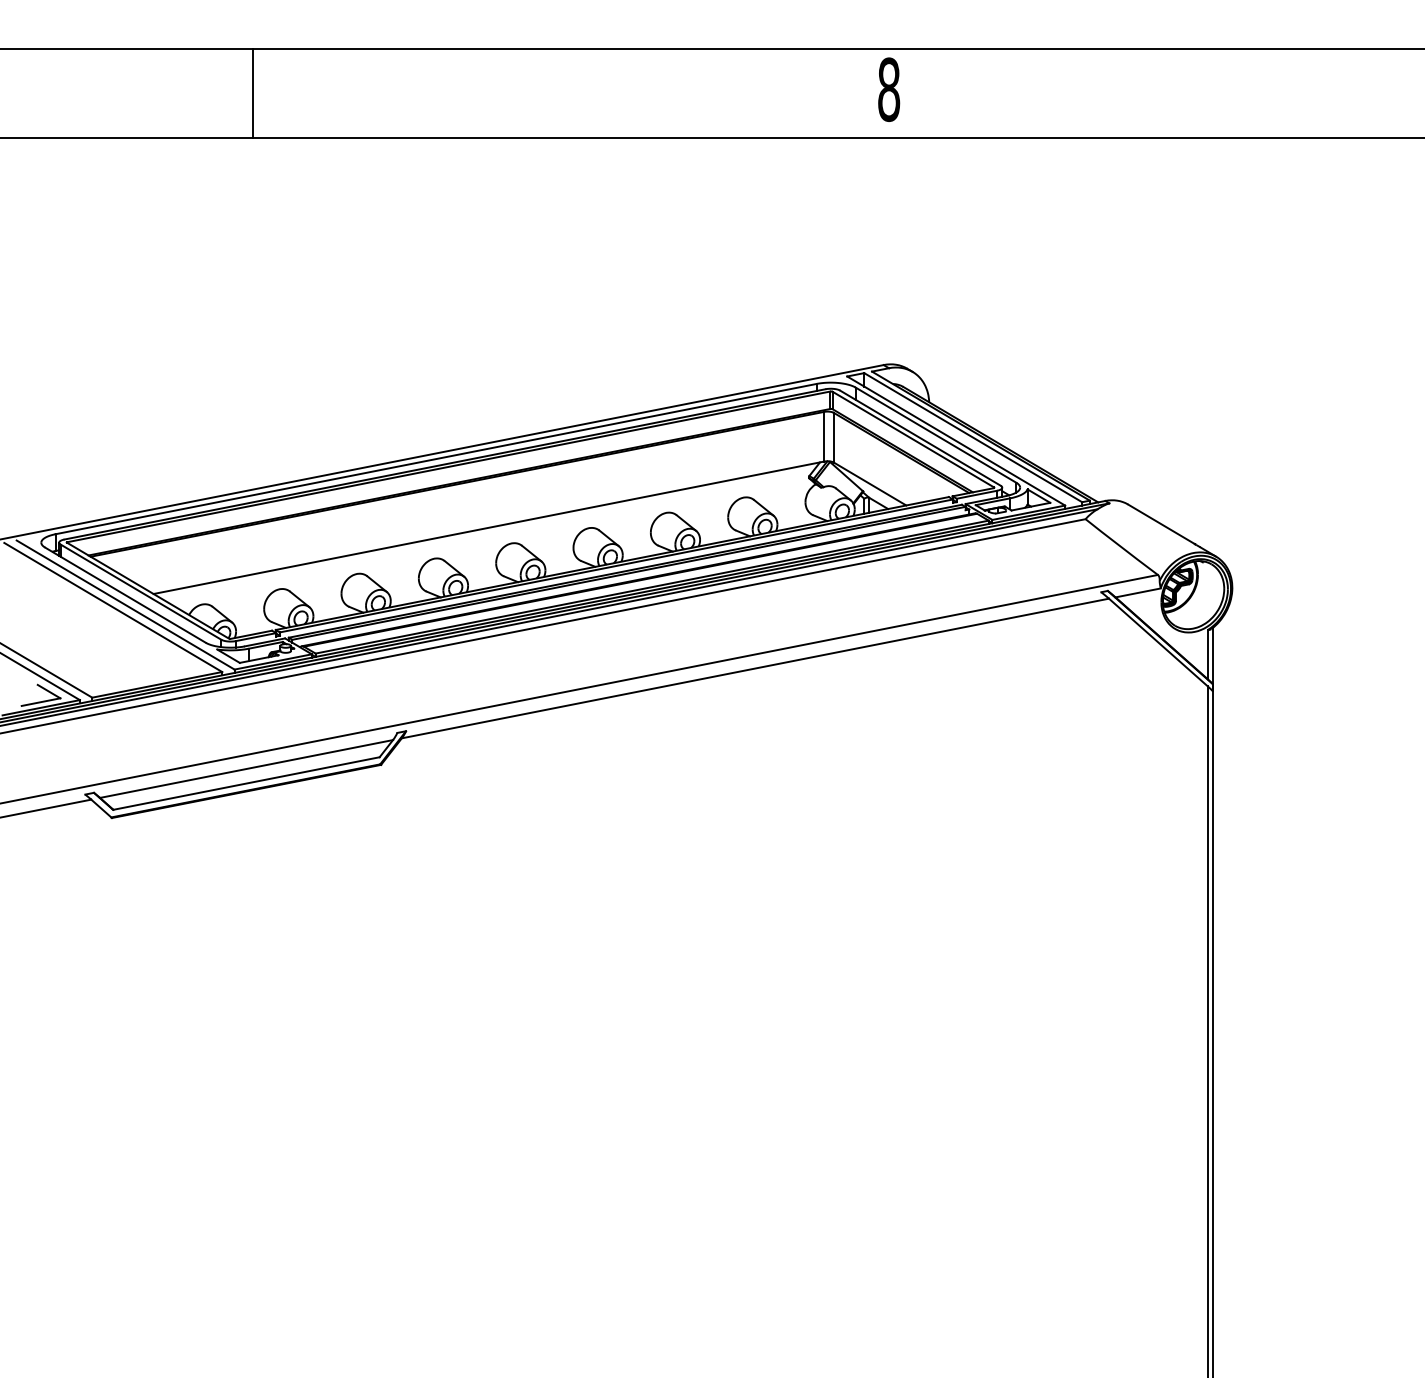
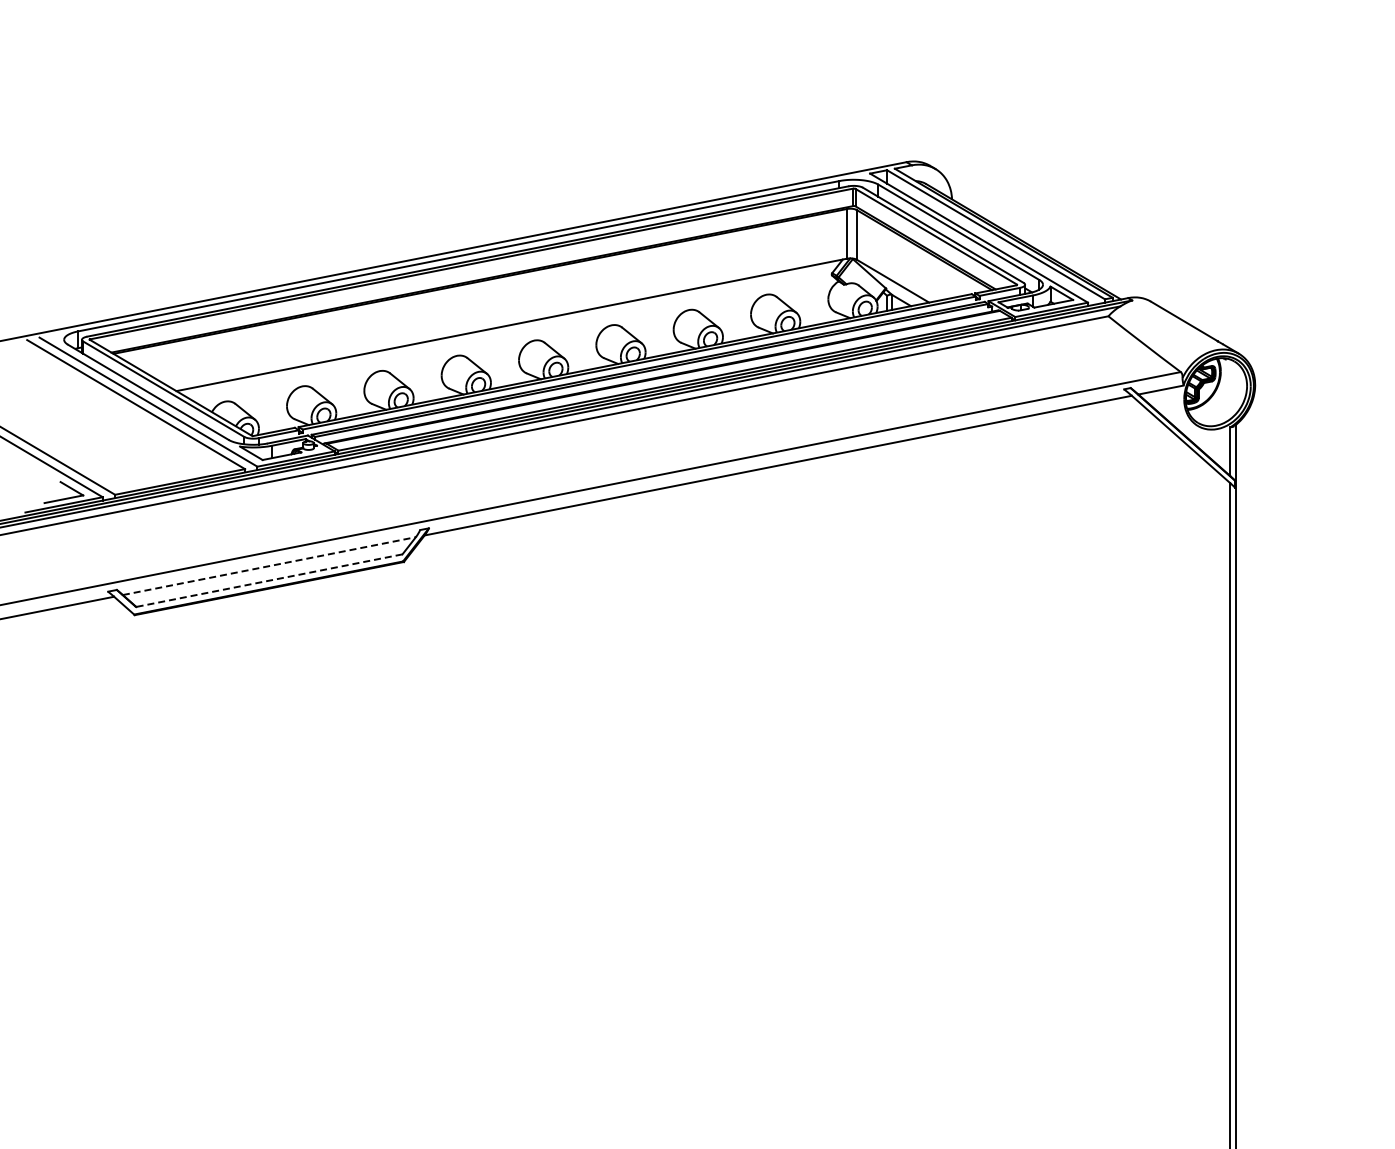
line: (247, 768) -> (270, 565), solid -> dashed
line: (246, 783) -> (269, 580), solid -> dashed

